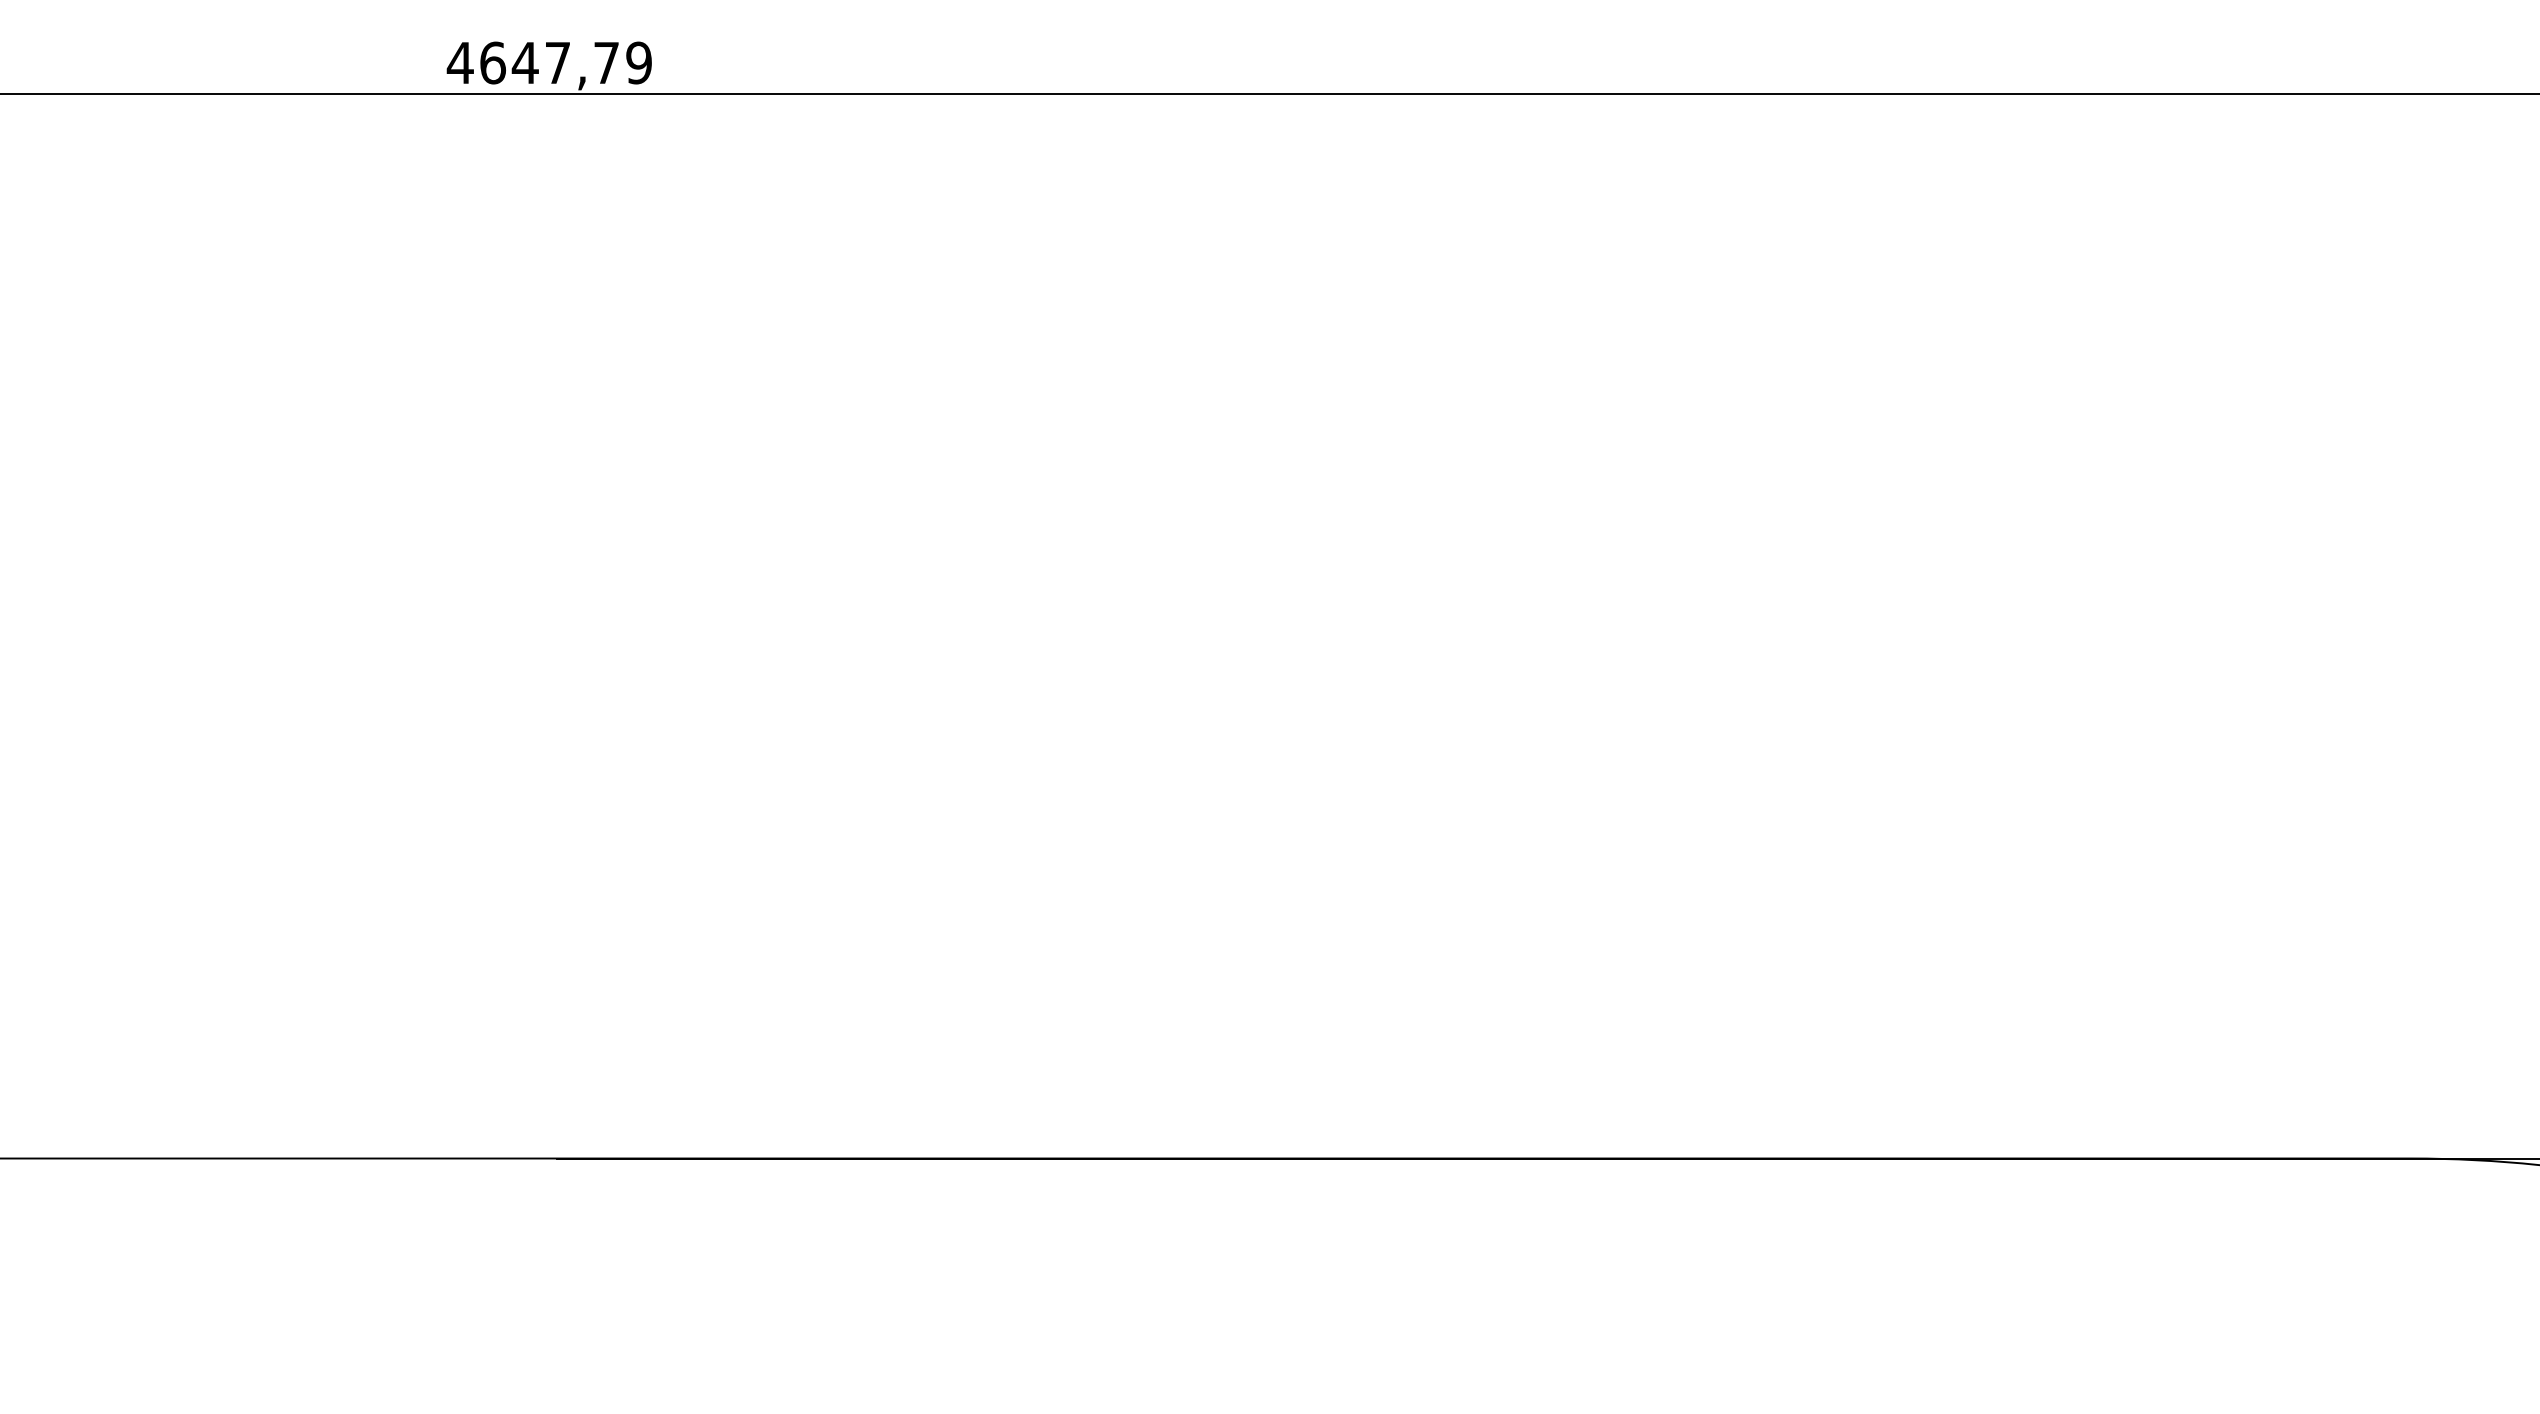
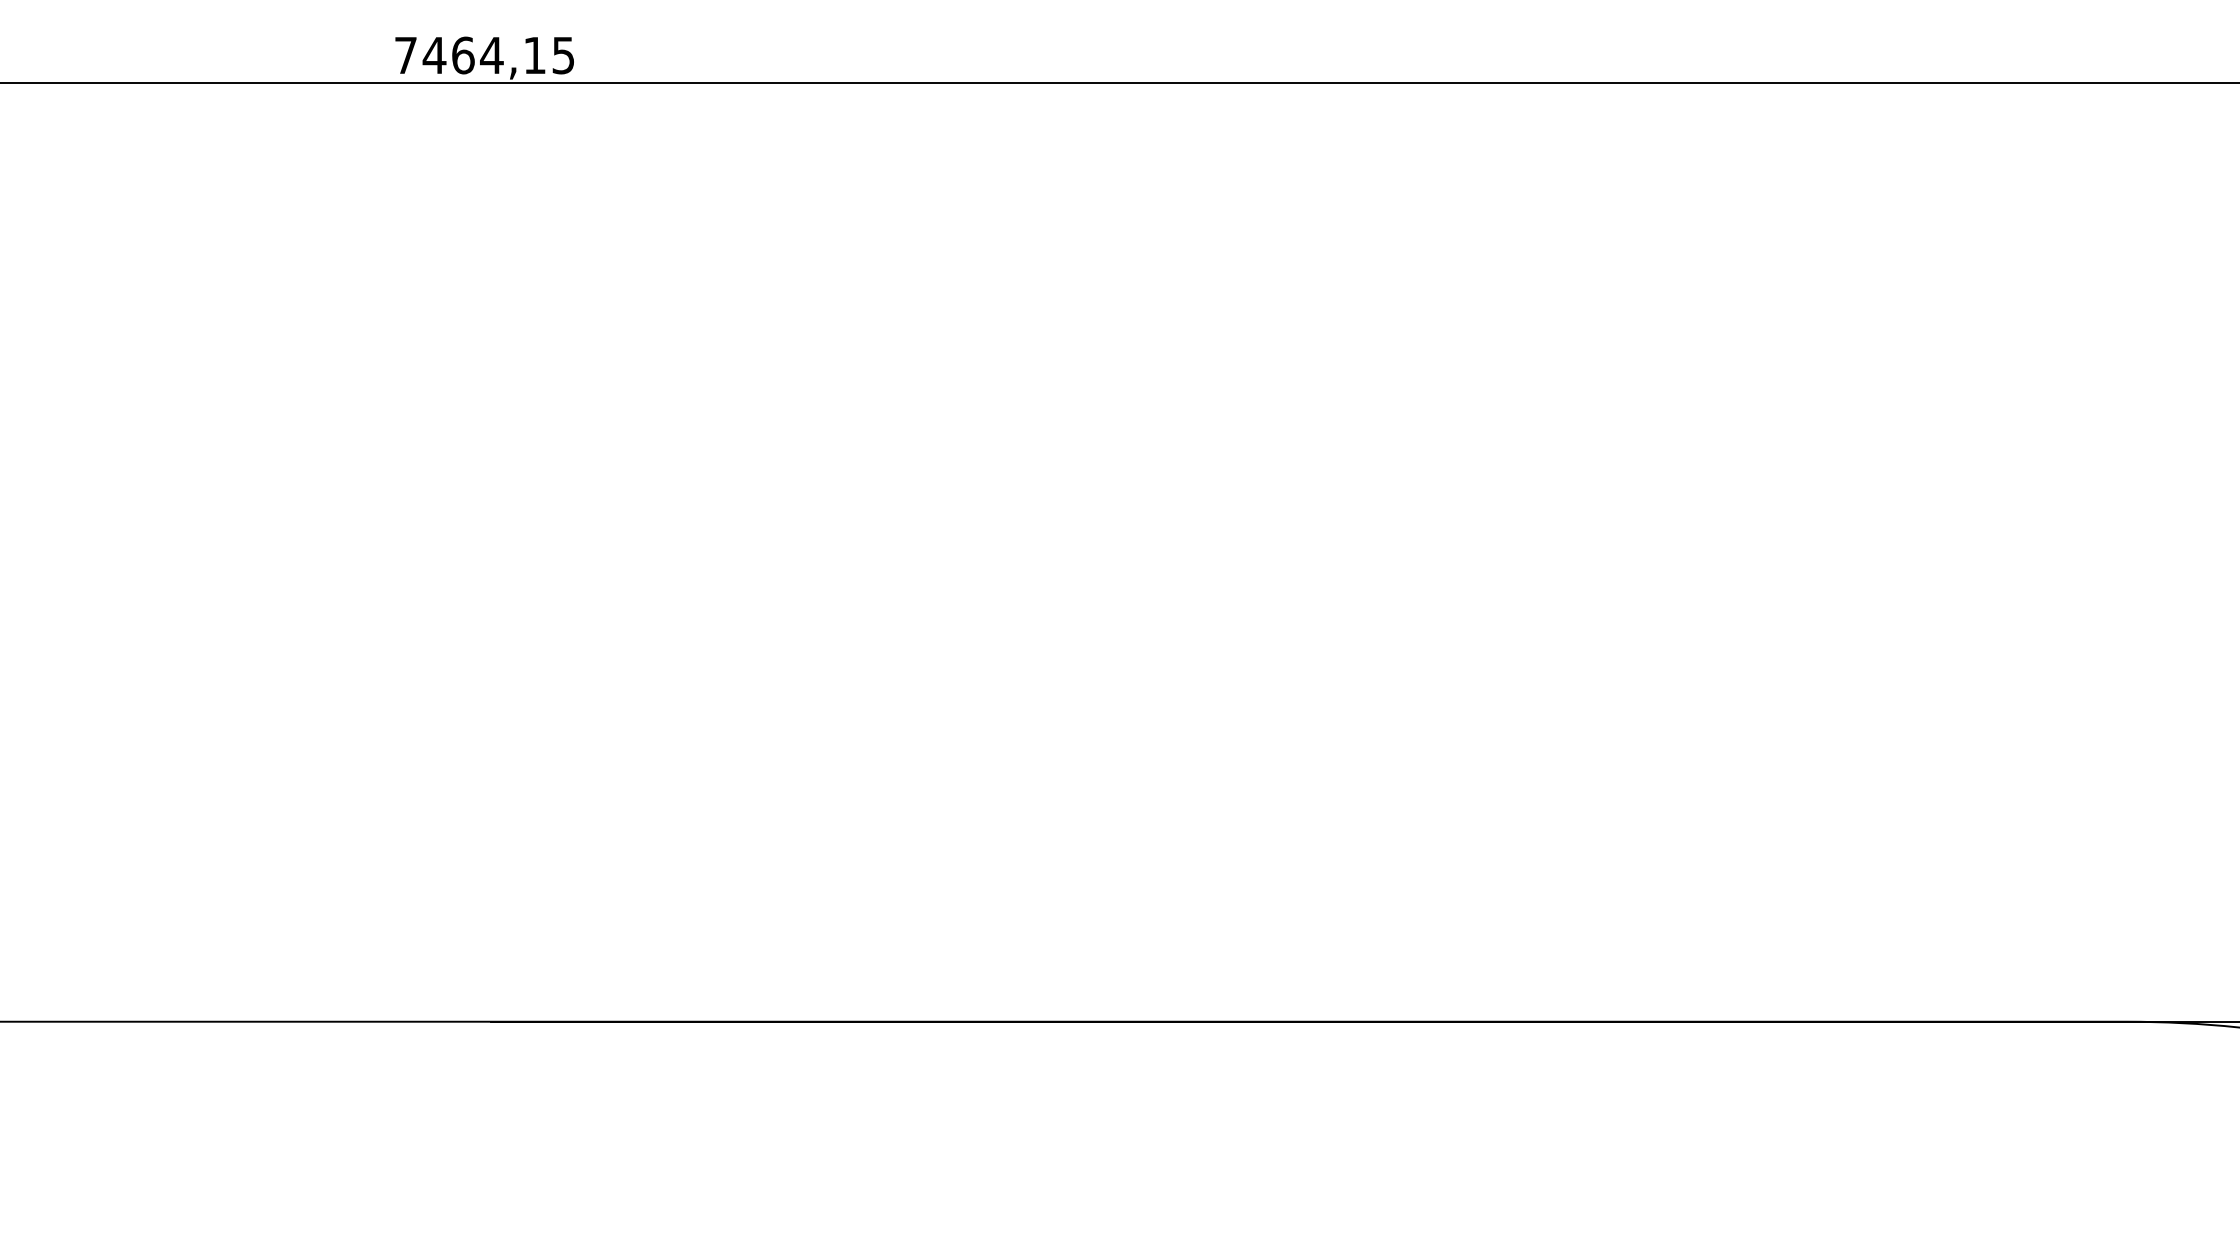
text: (548, 62) -> (483, 55), 4647,79 -> 7464,15

